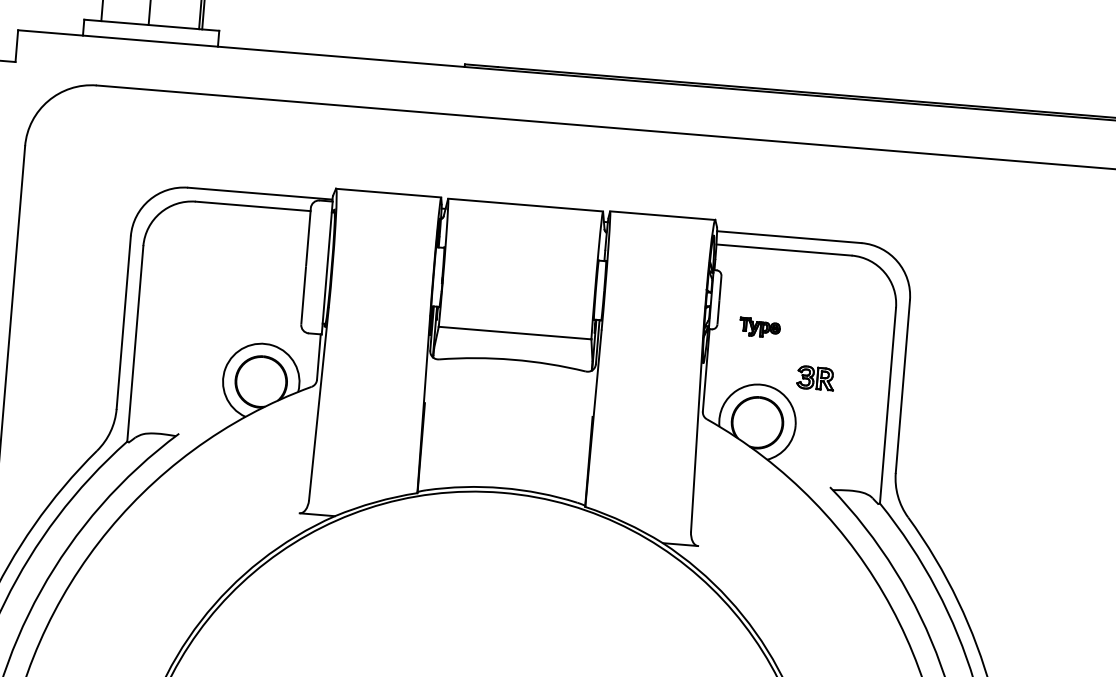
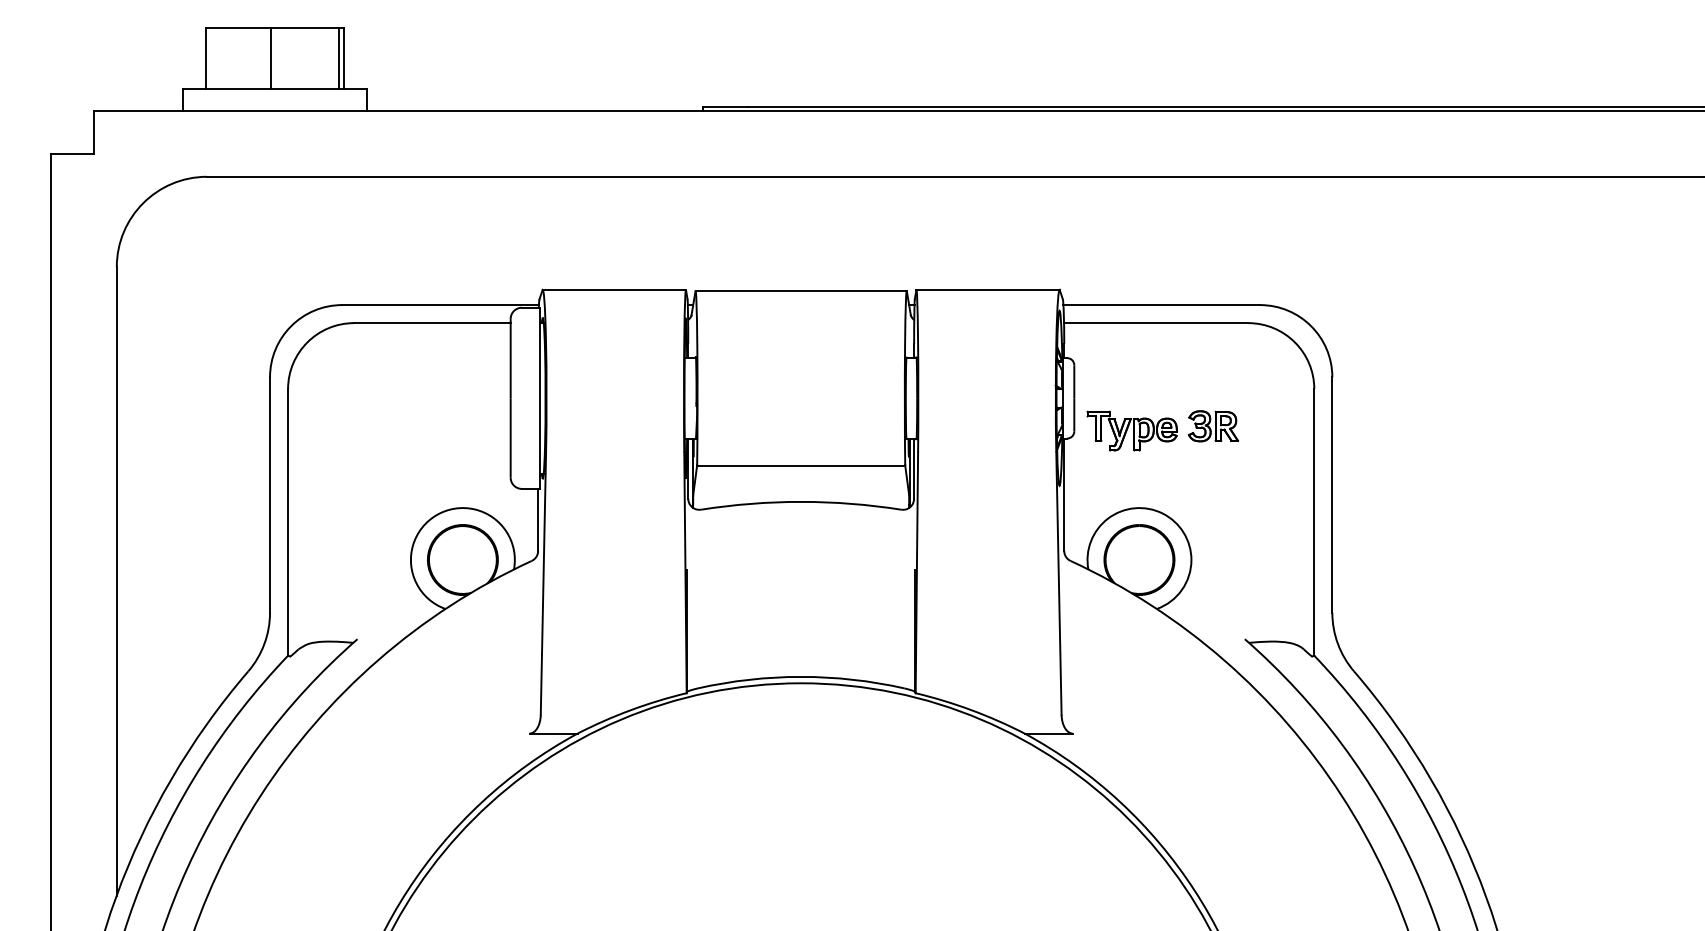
part: (759, 327) -> (1131, 430), size x1.67
part: (815, 378) -> (1213, 426), moved

